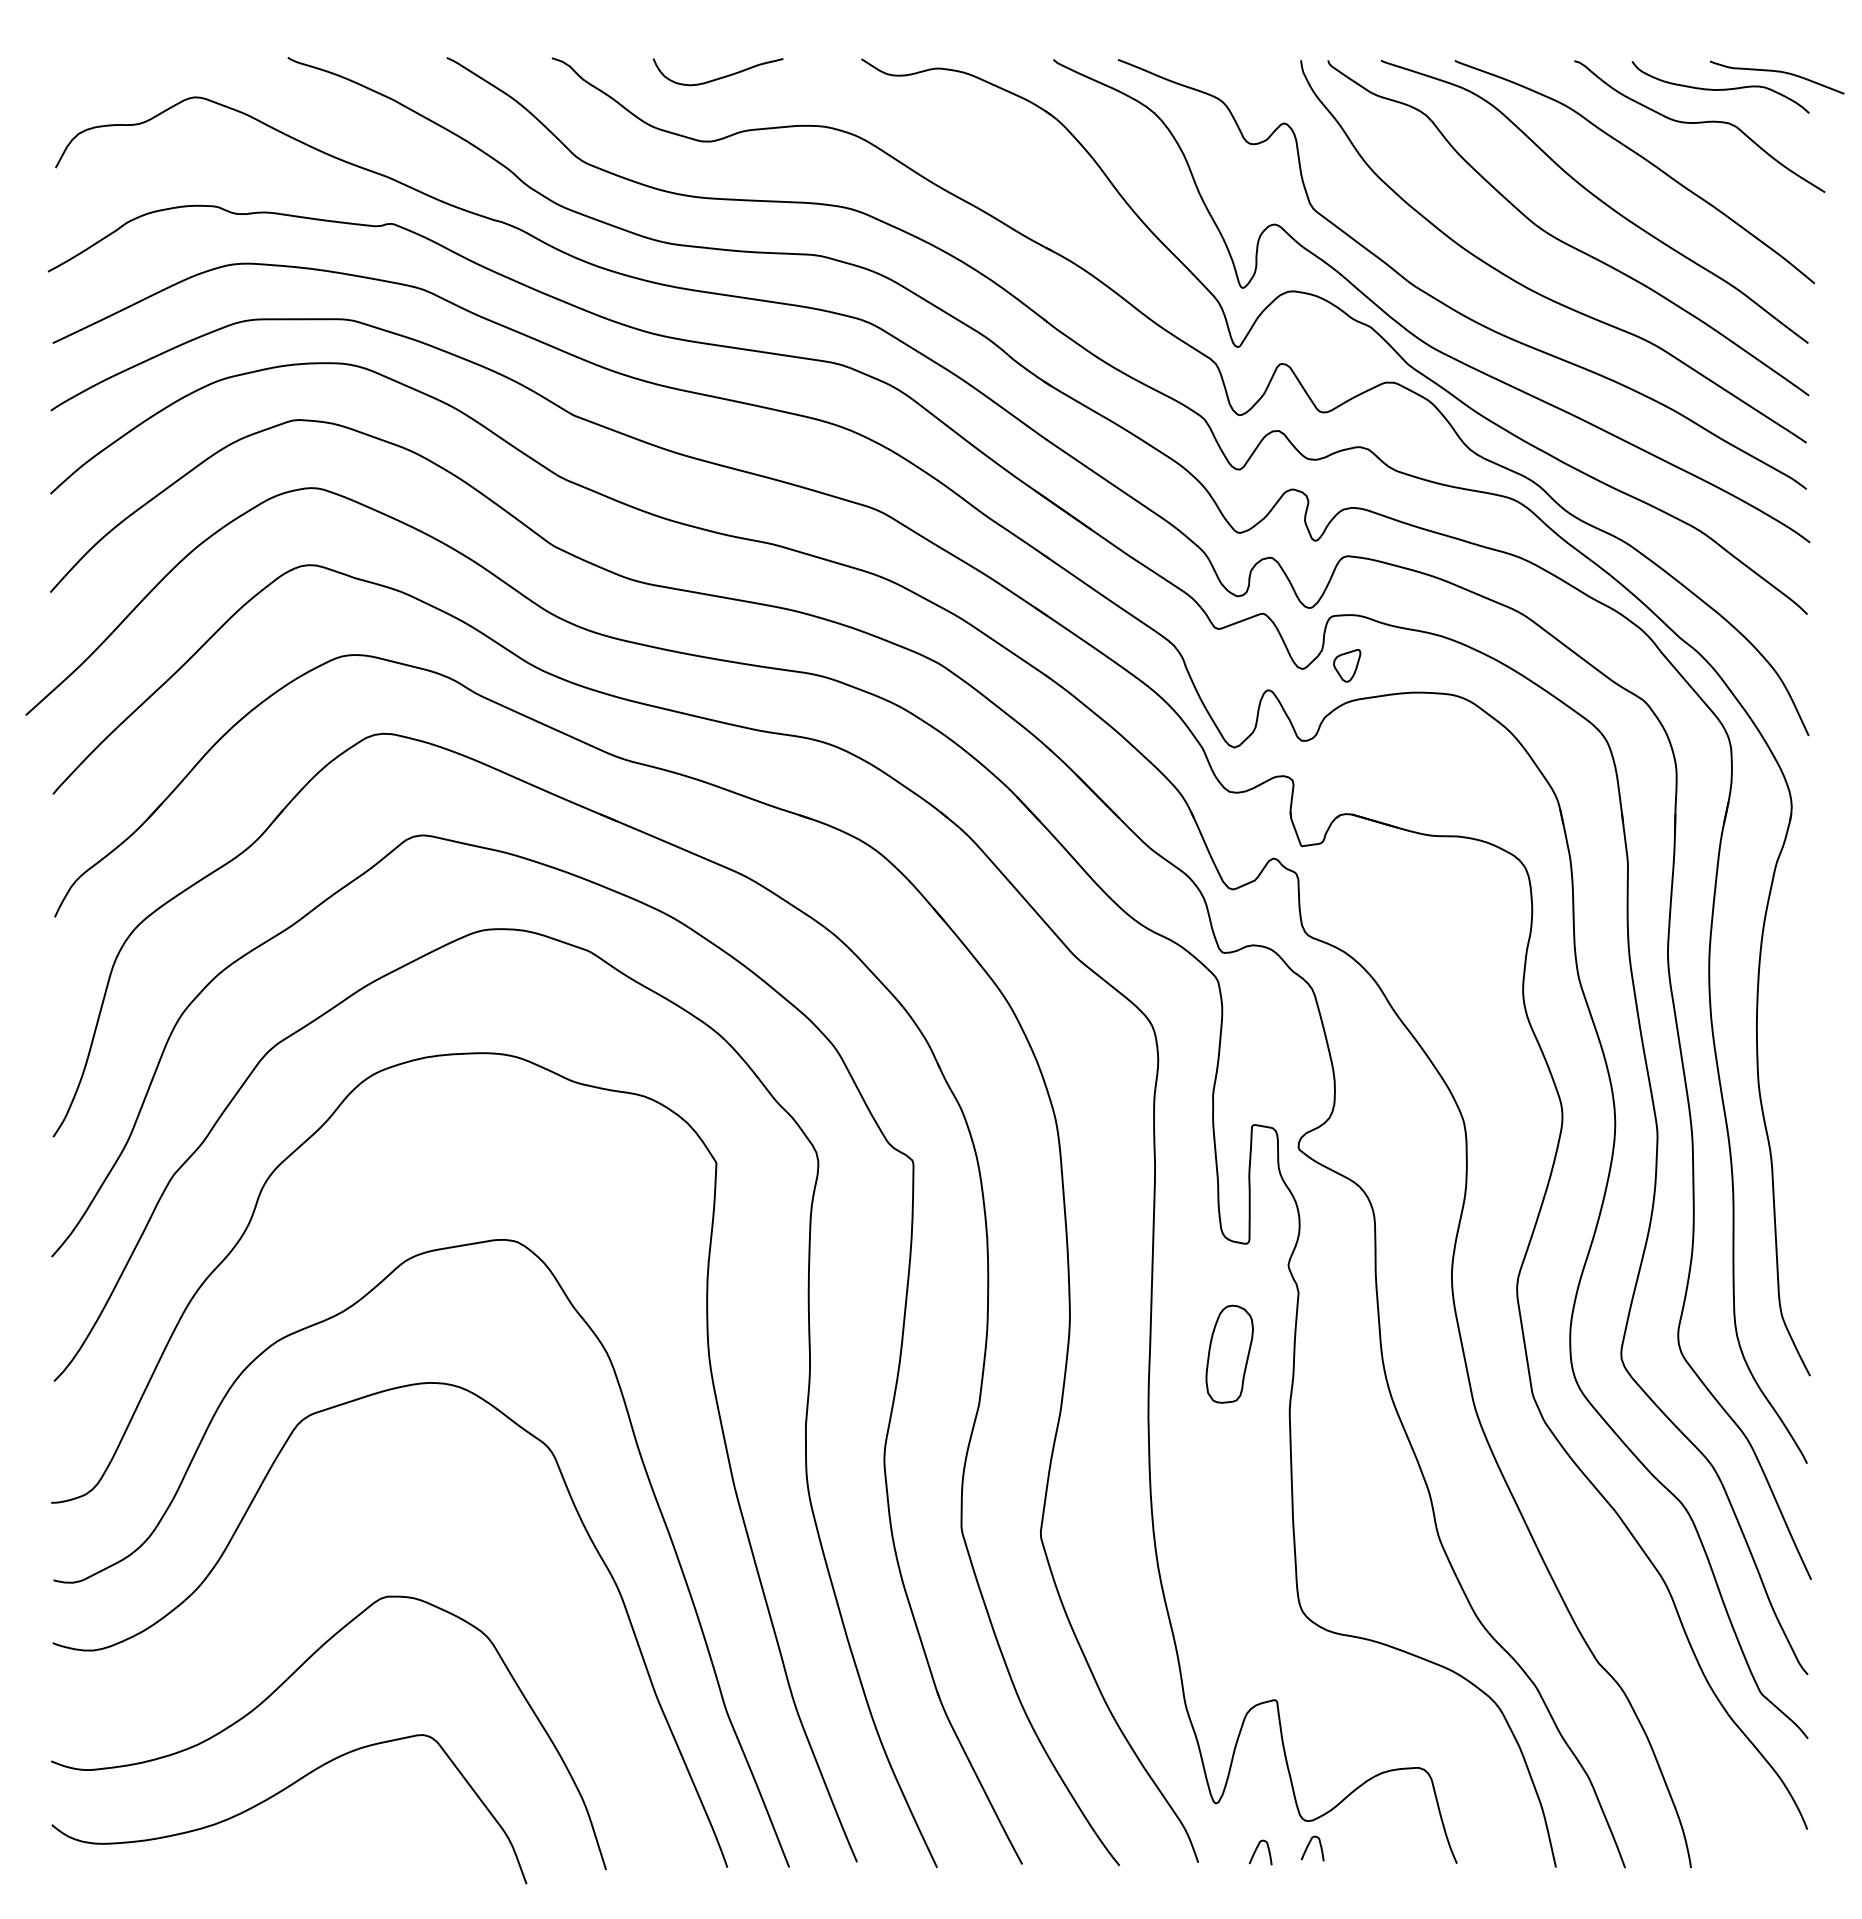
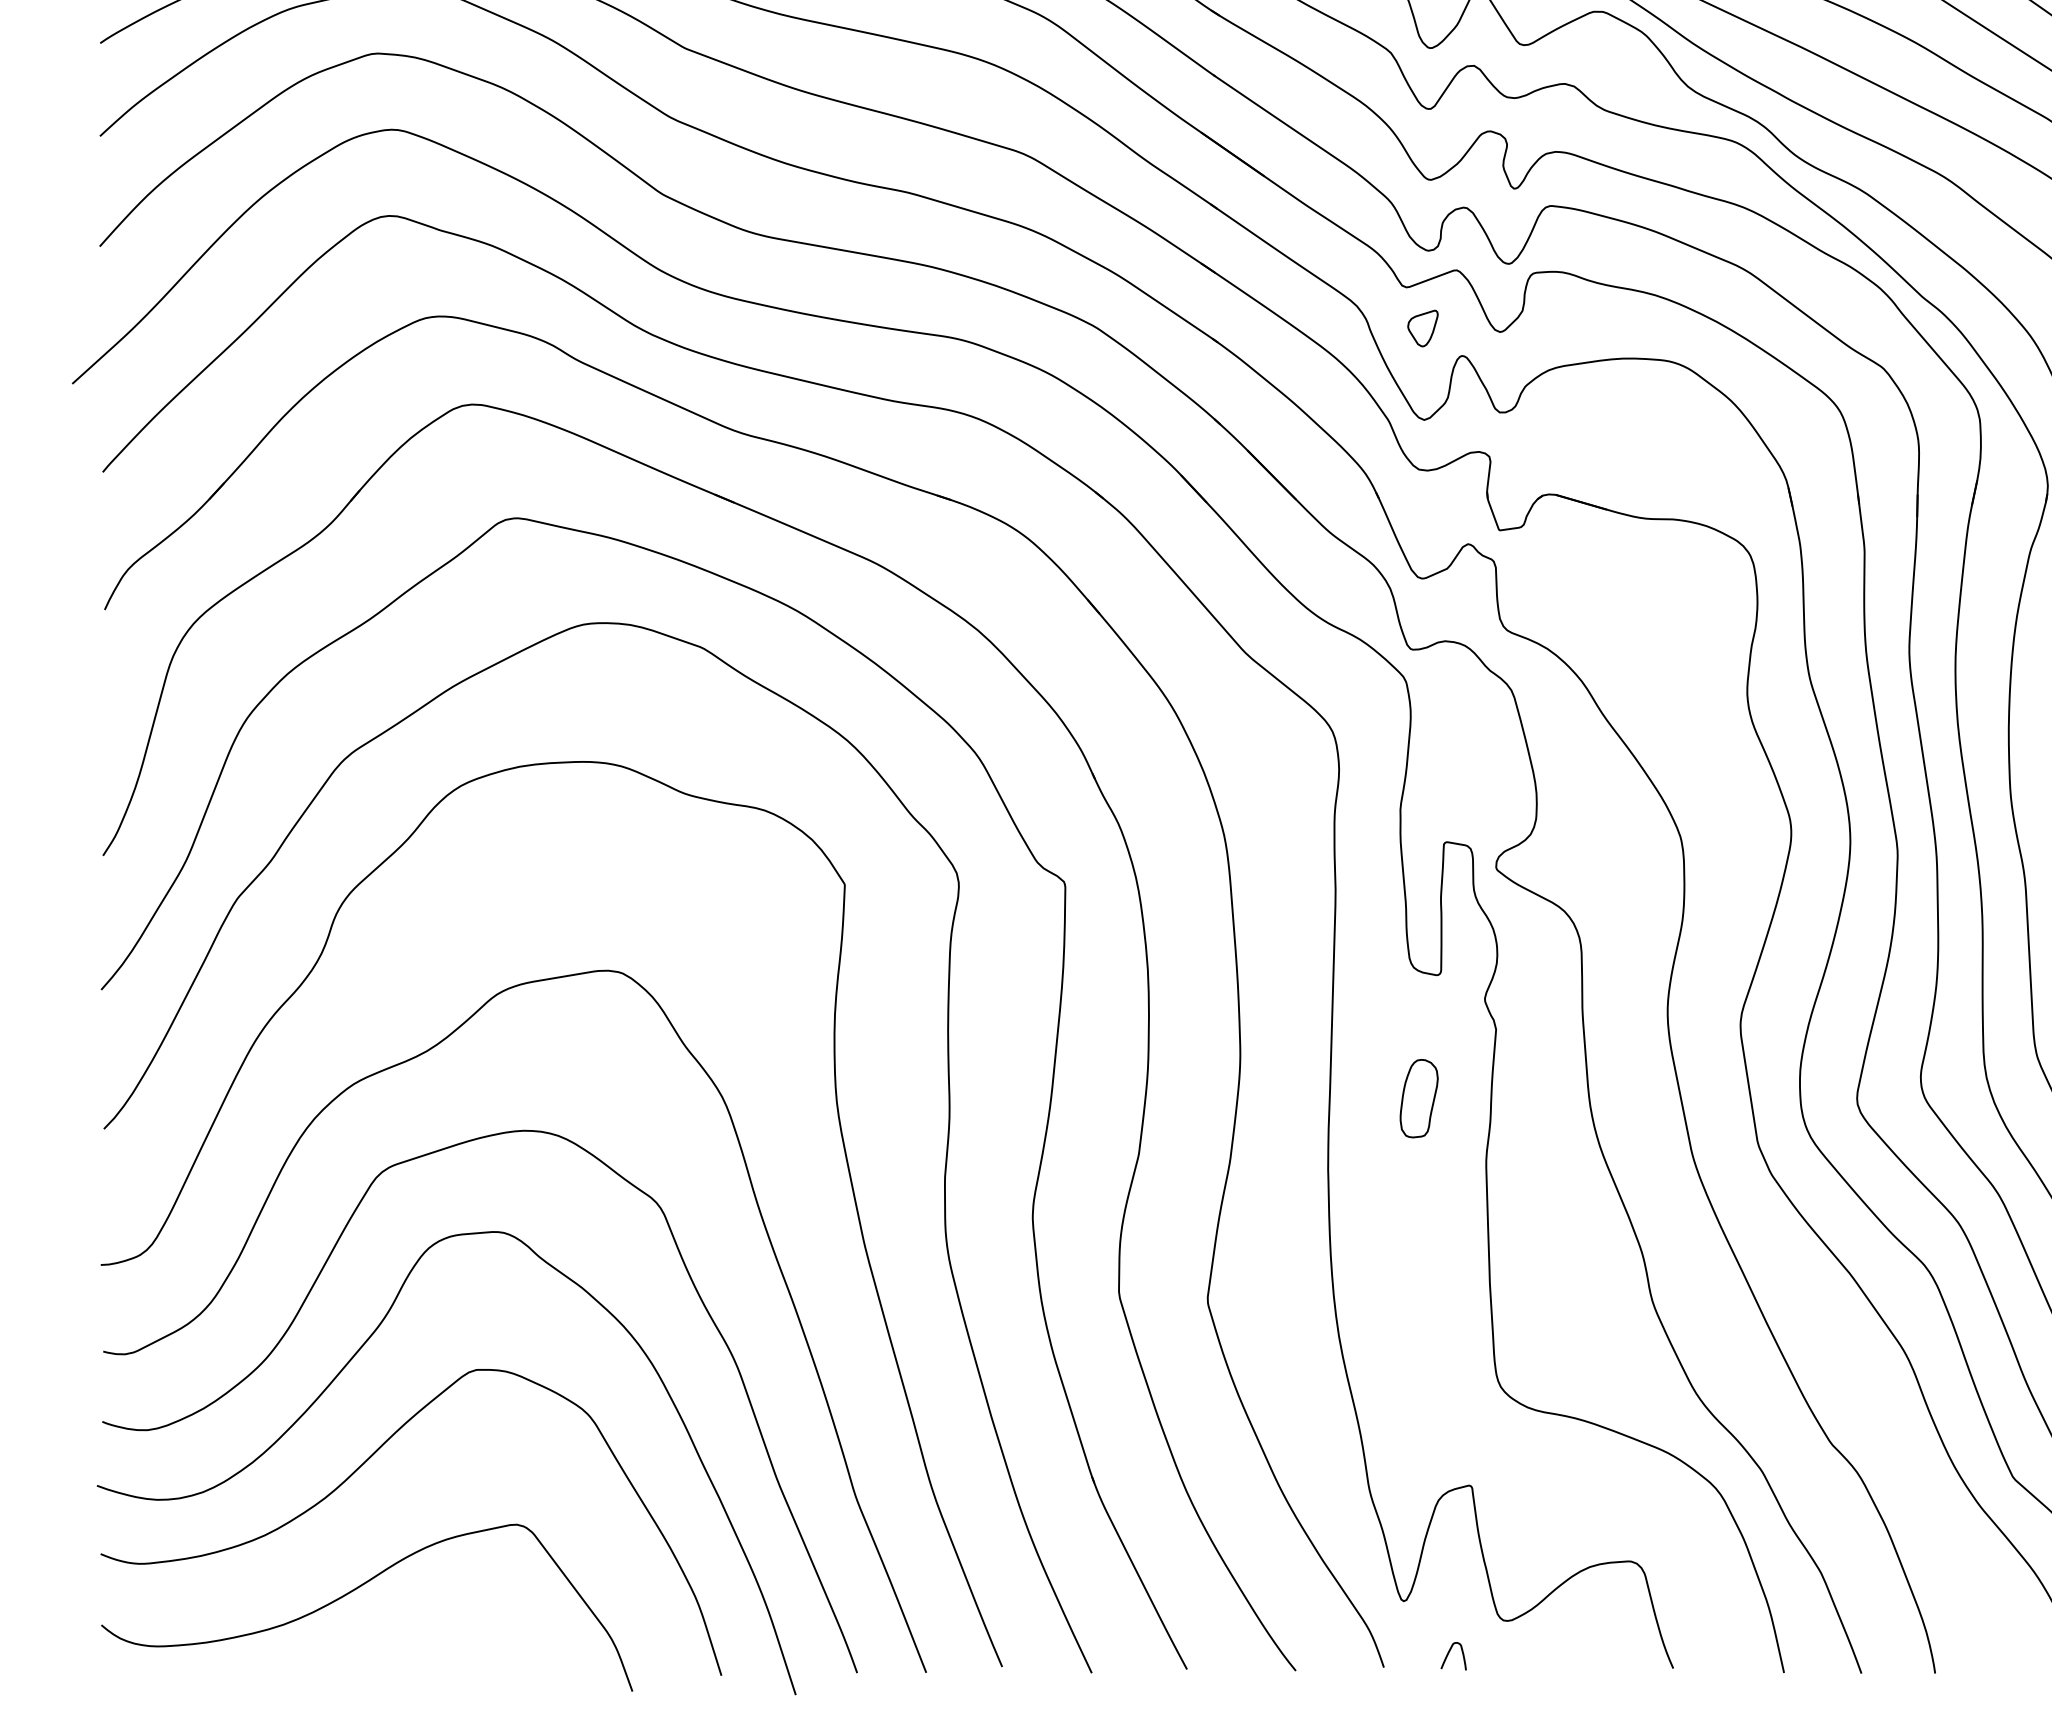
part: (1347, 665) -> (1423, 328), moved
part: (1229, 1353) -> (1418, 1097), size x0.71
curve: (265, 1600) -> (340, 1374), added
curve: (1308, 1847) -> (1507, 1650), removed

